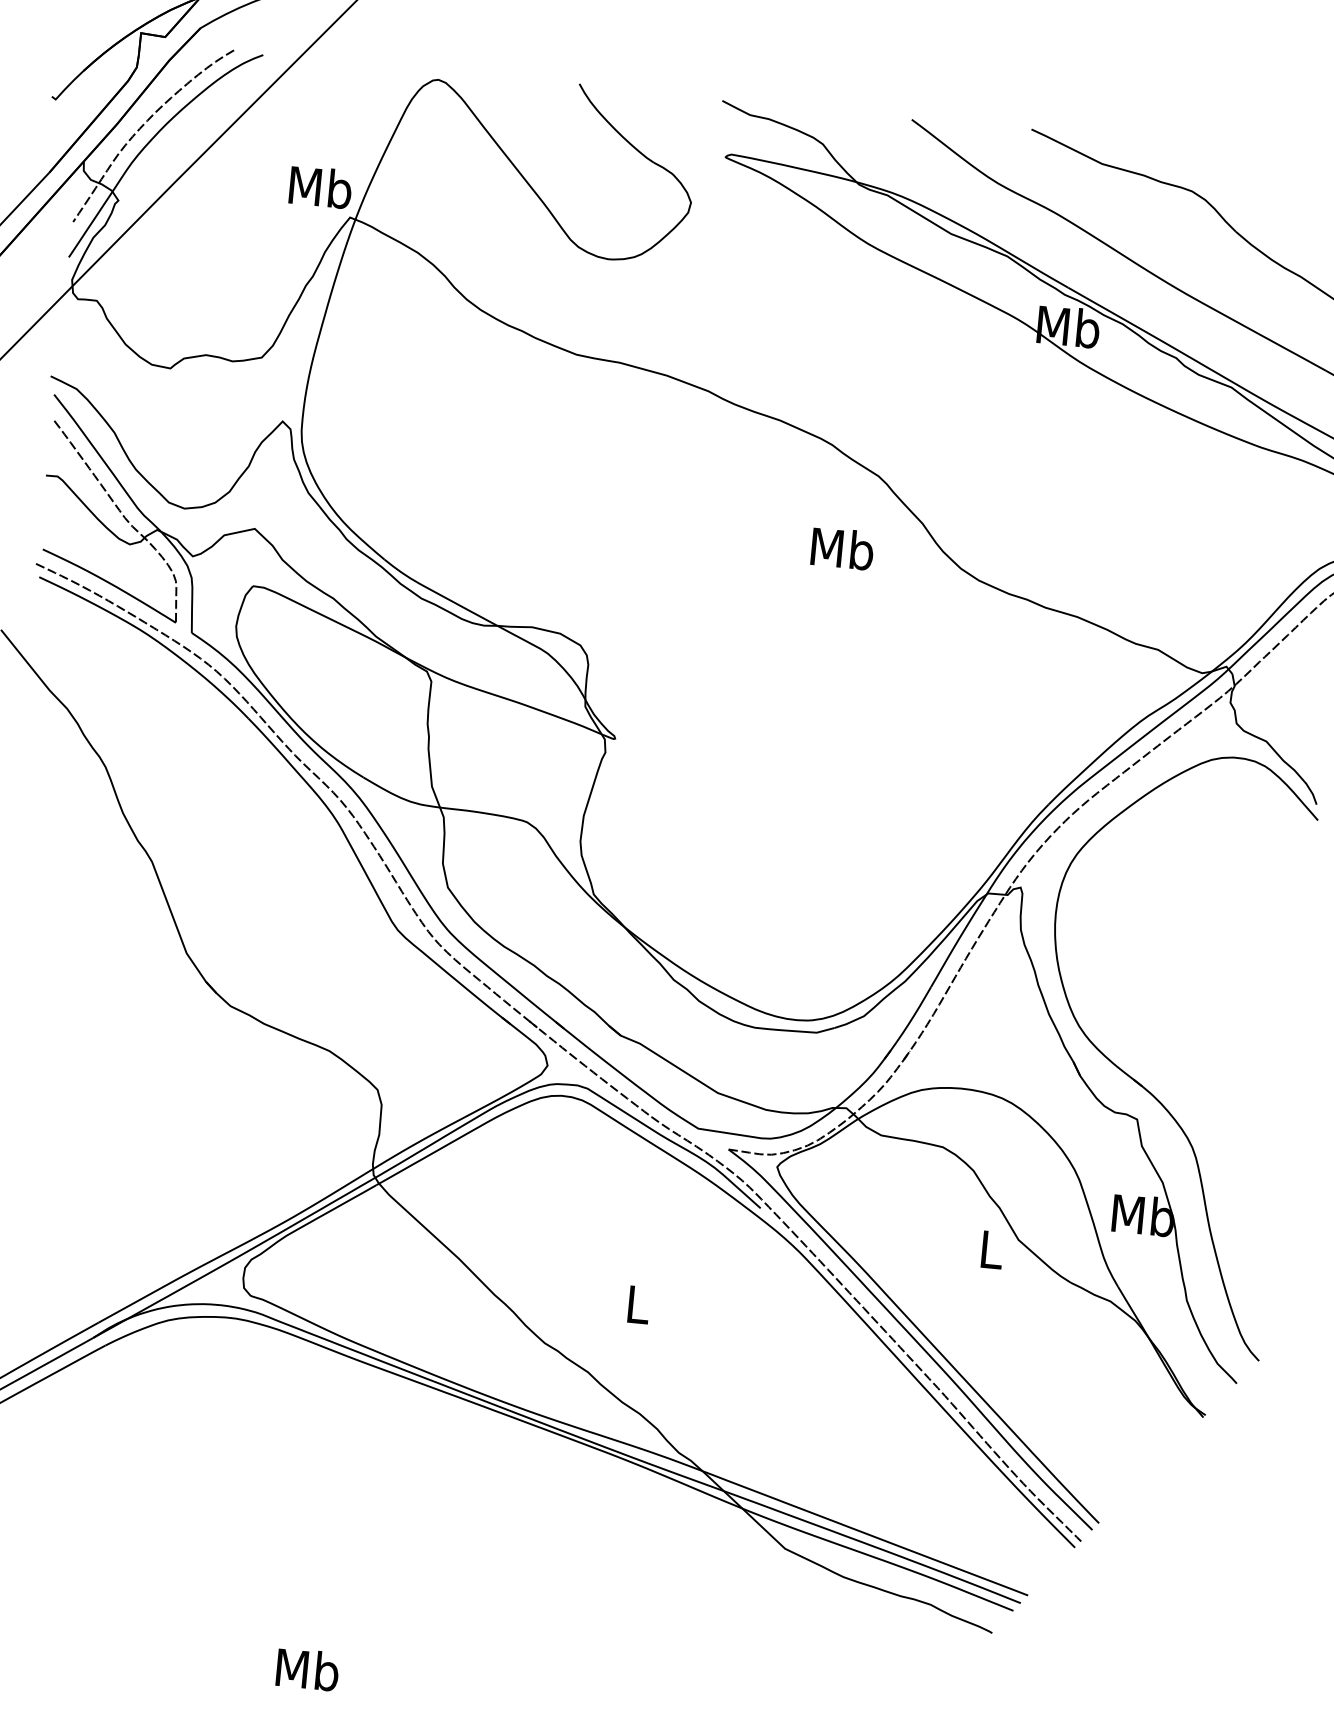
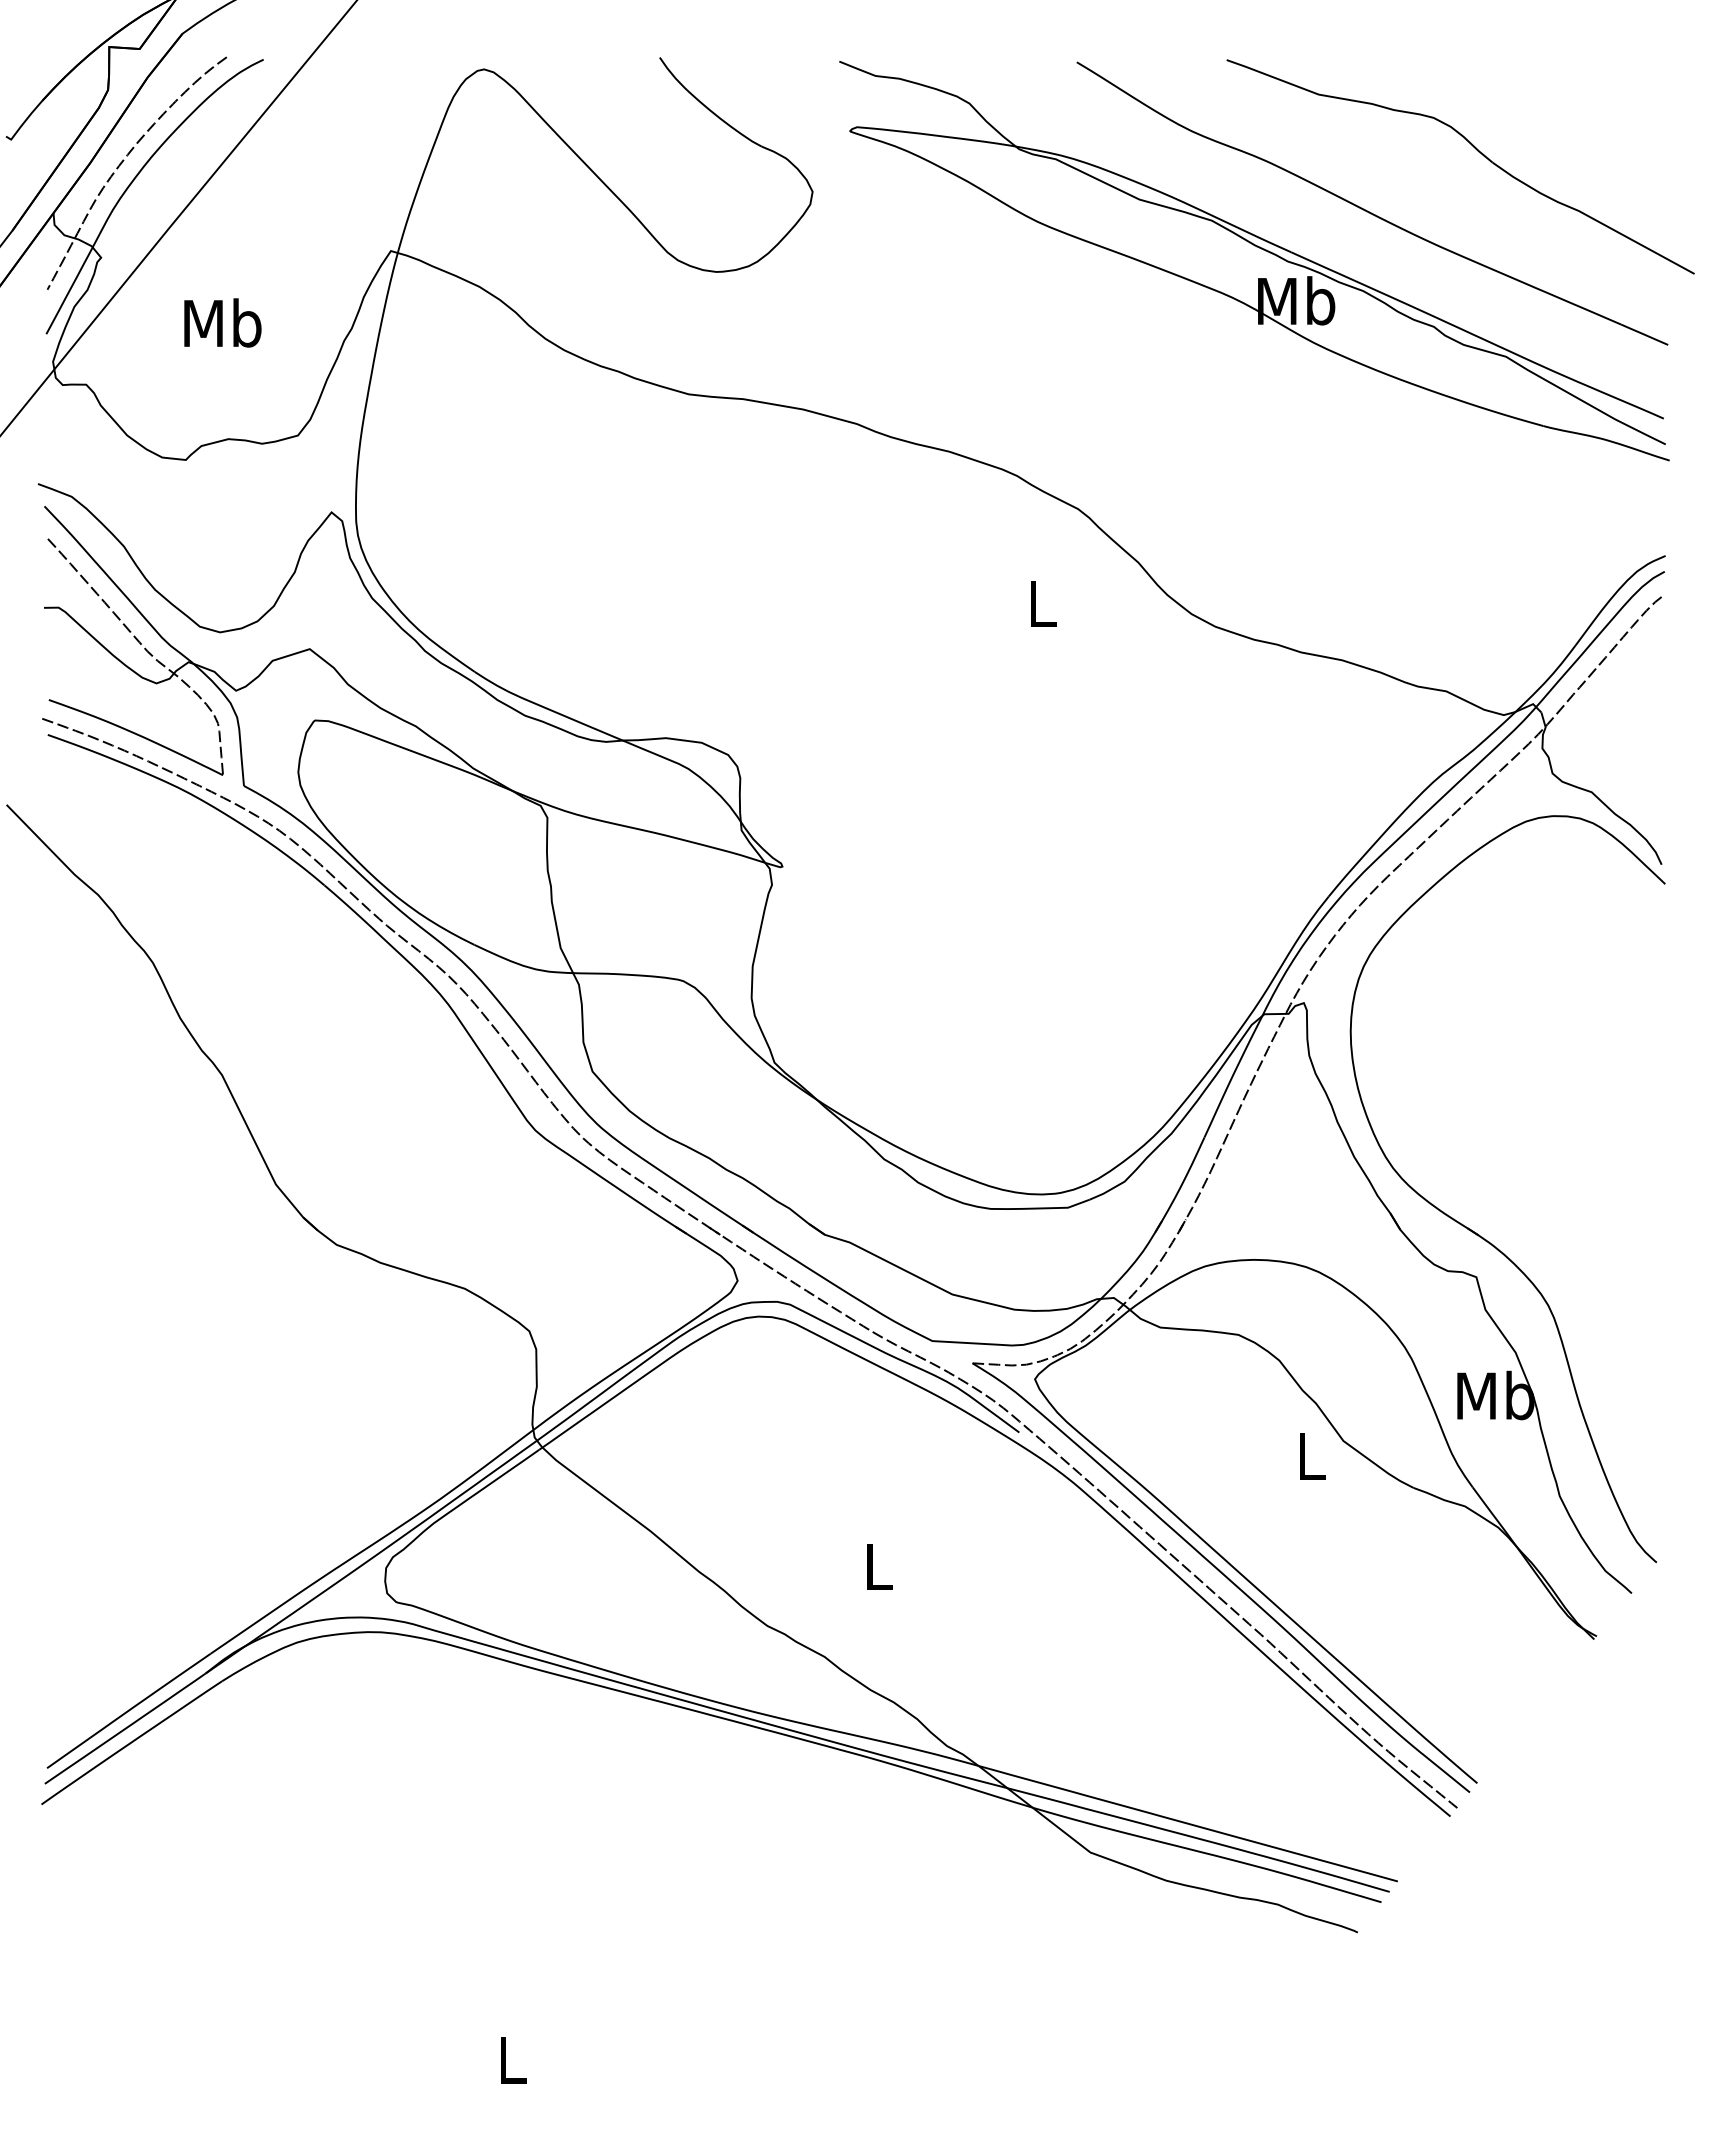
text: (320, 186) -> (222, 322), moved
text: (842, 548) -> (1041, 603), Mb -> L
text: (307, 1669) -> (511, 2059), Mb -> L

